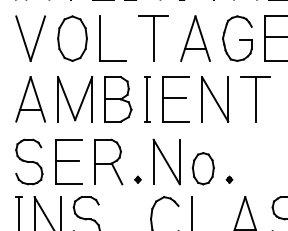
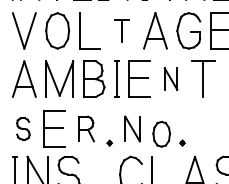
part: (154, 38) -> (122, 30), size x0.6
part: (214, 98) -> (170, 78), size x0.6
part: (29, 161) -> (23, 128), size x0.6
part: (108, 161) -> (86, 128), size x0.7
part: (166, 161) -> (132, 128), size x0.7

